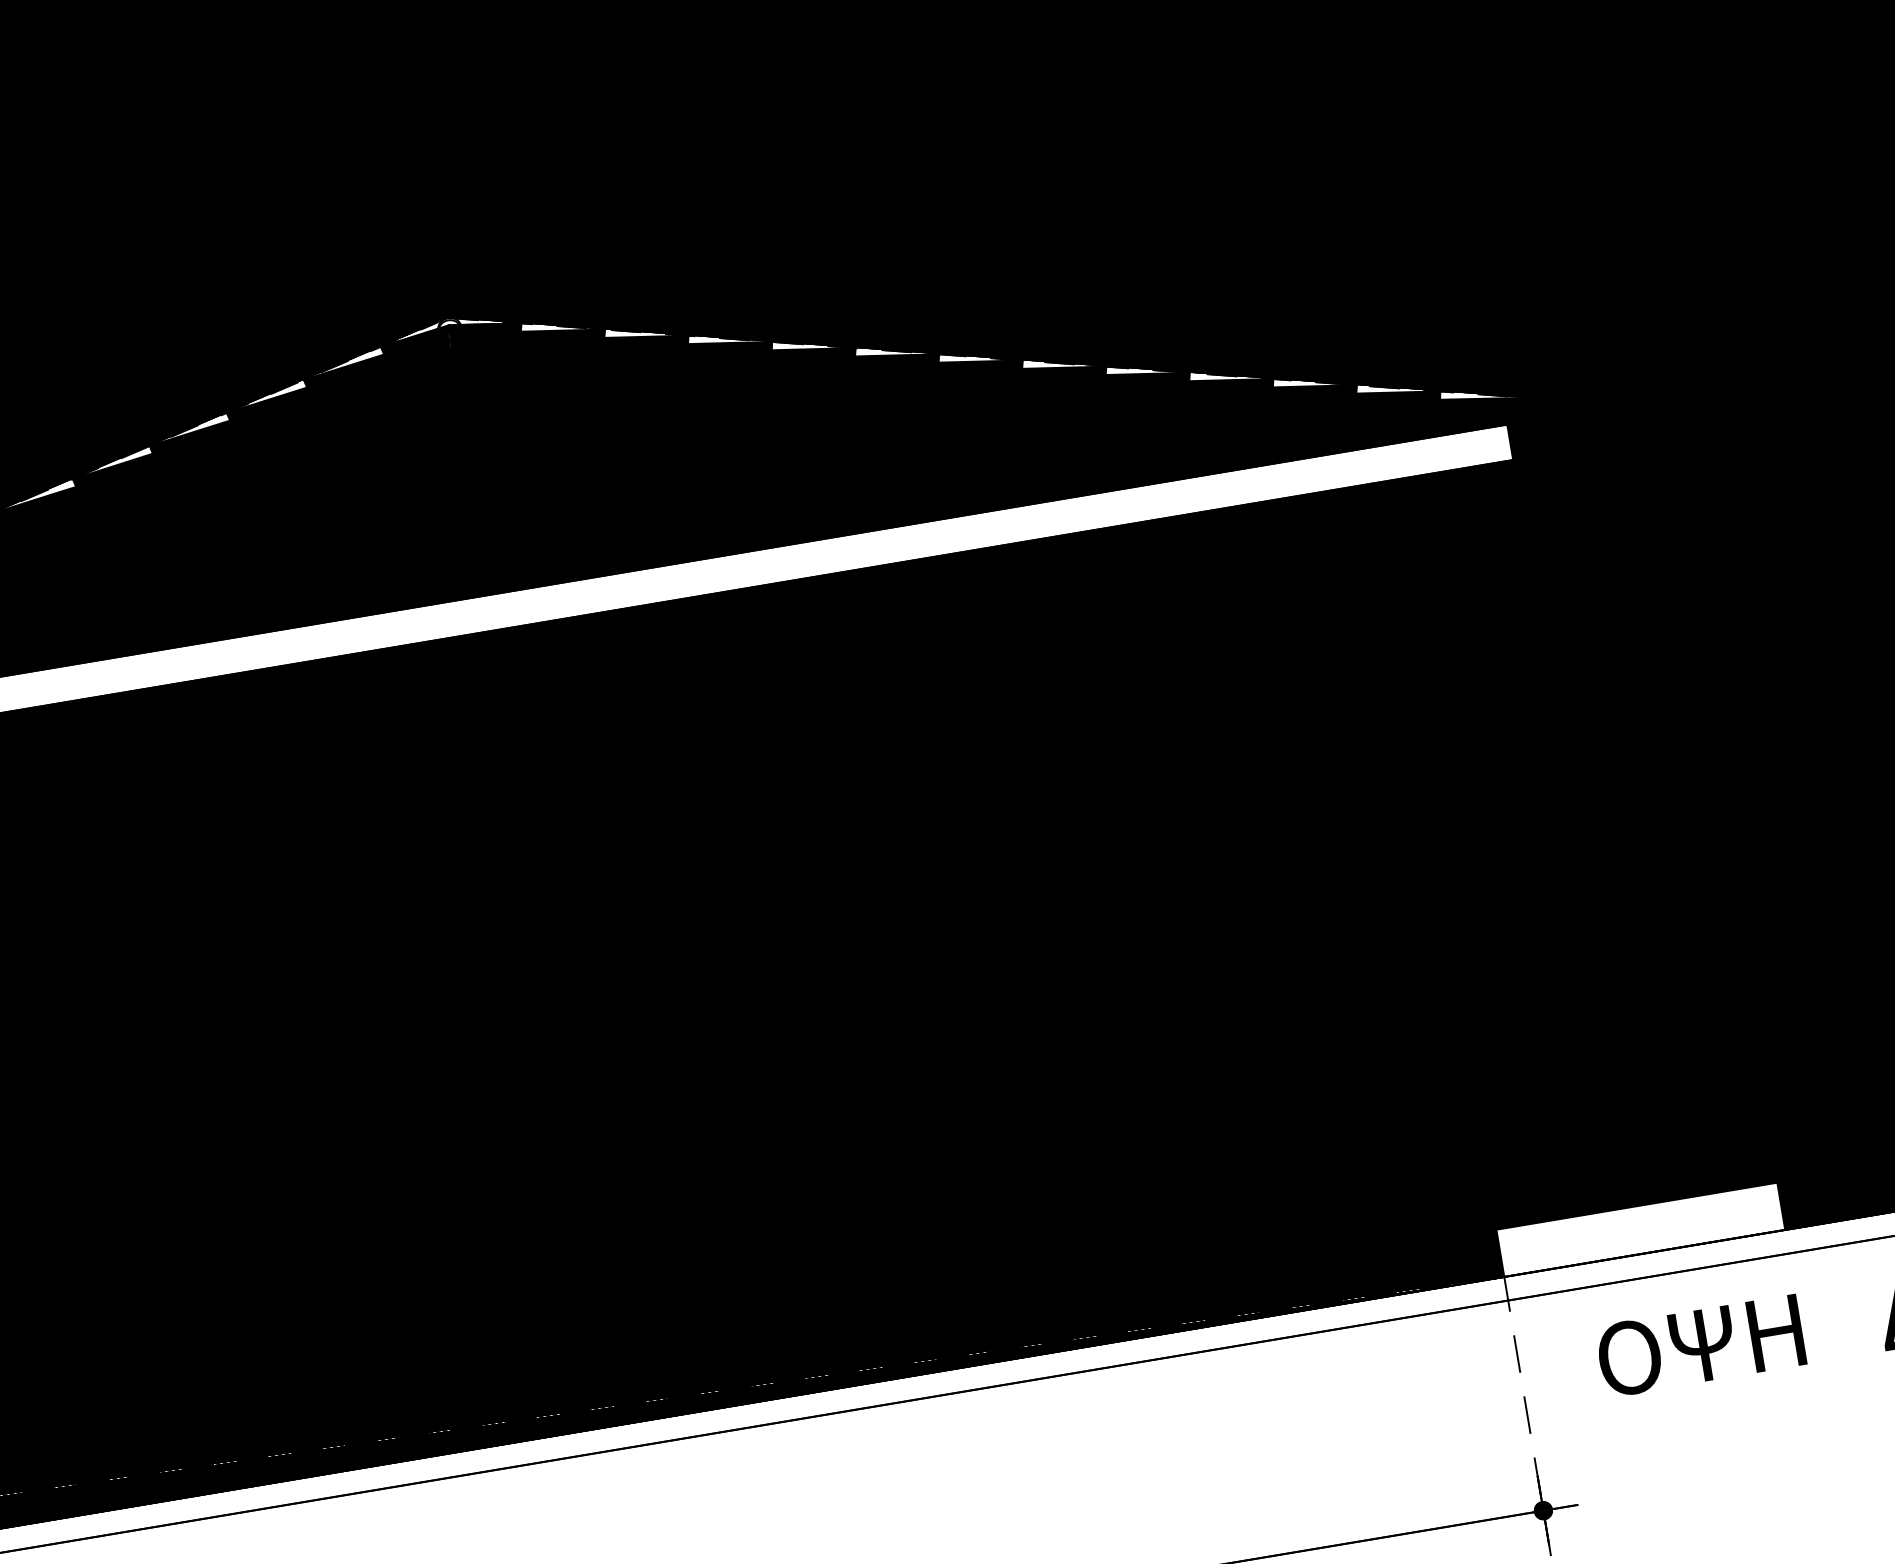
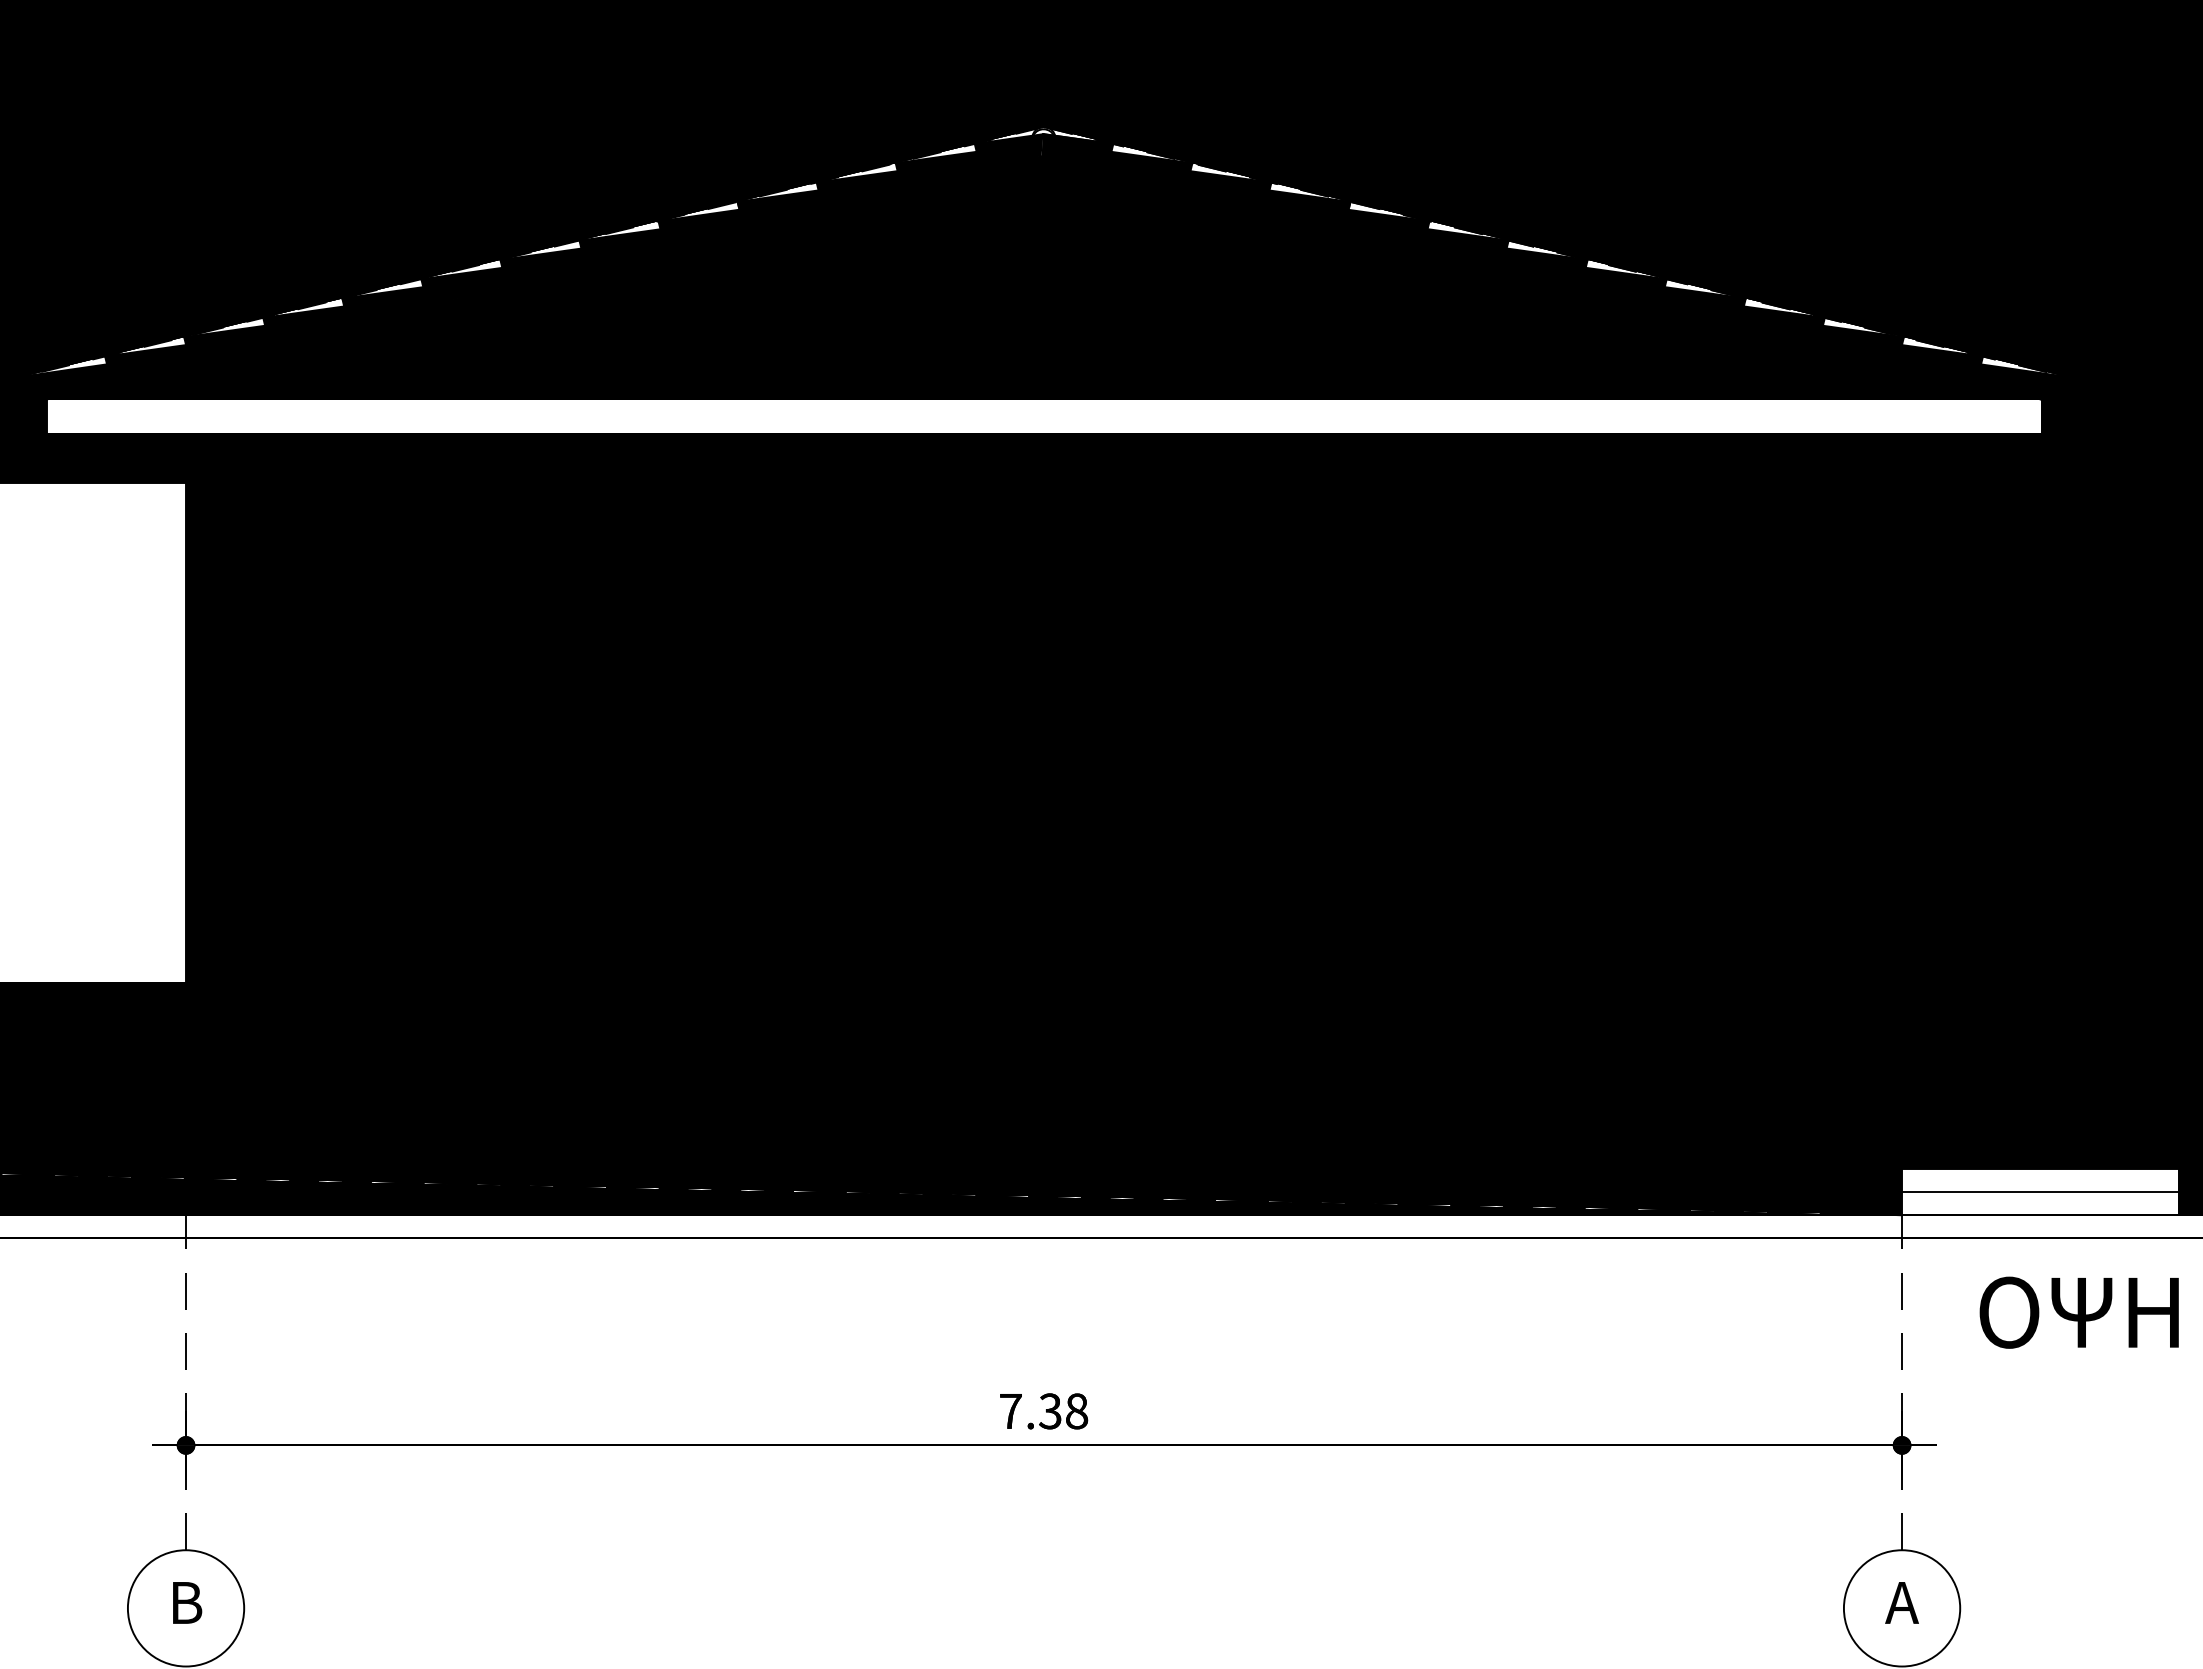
line: (1640, 1229) -> (2040, 1191), added

